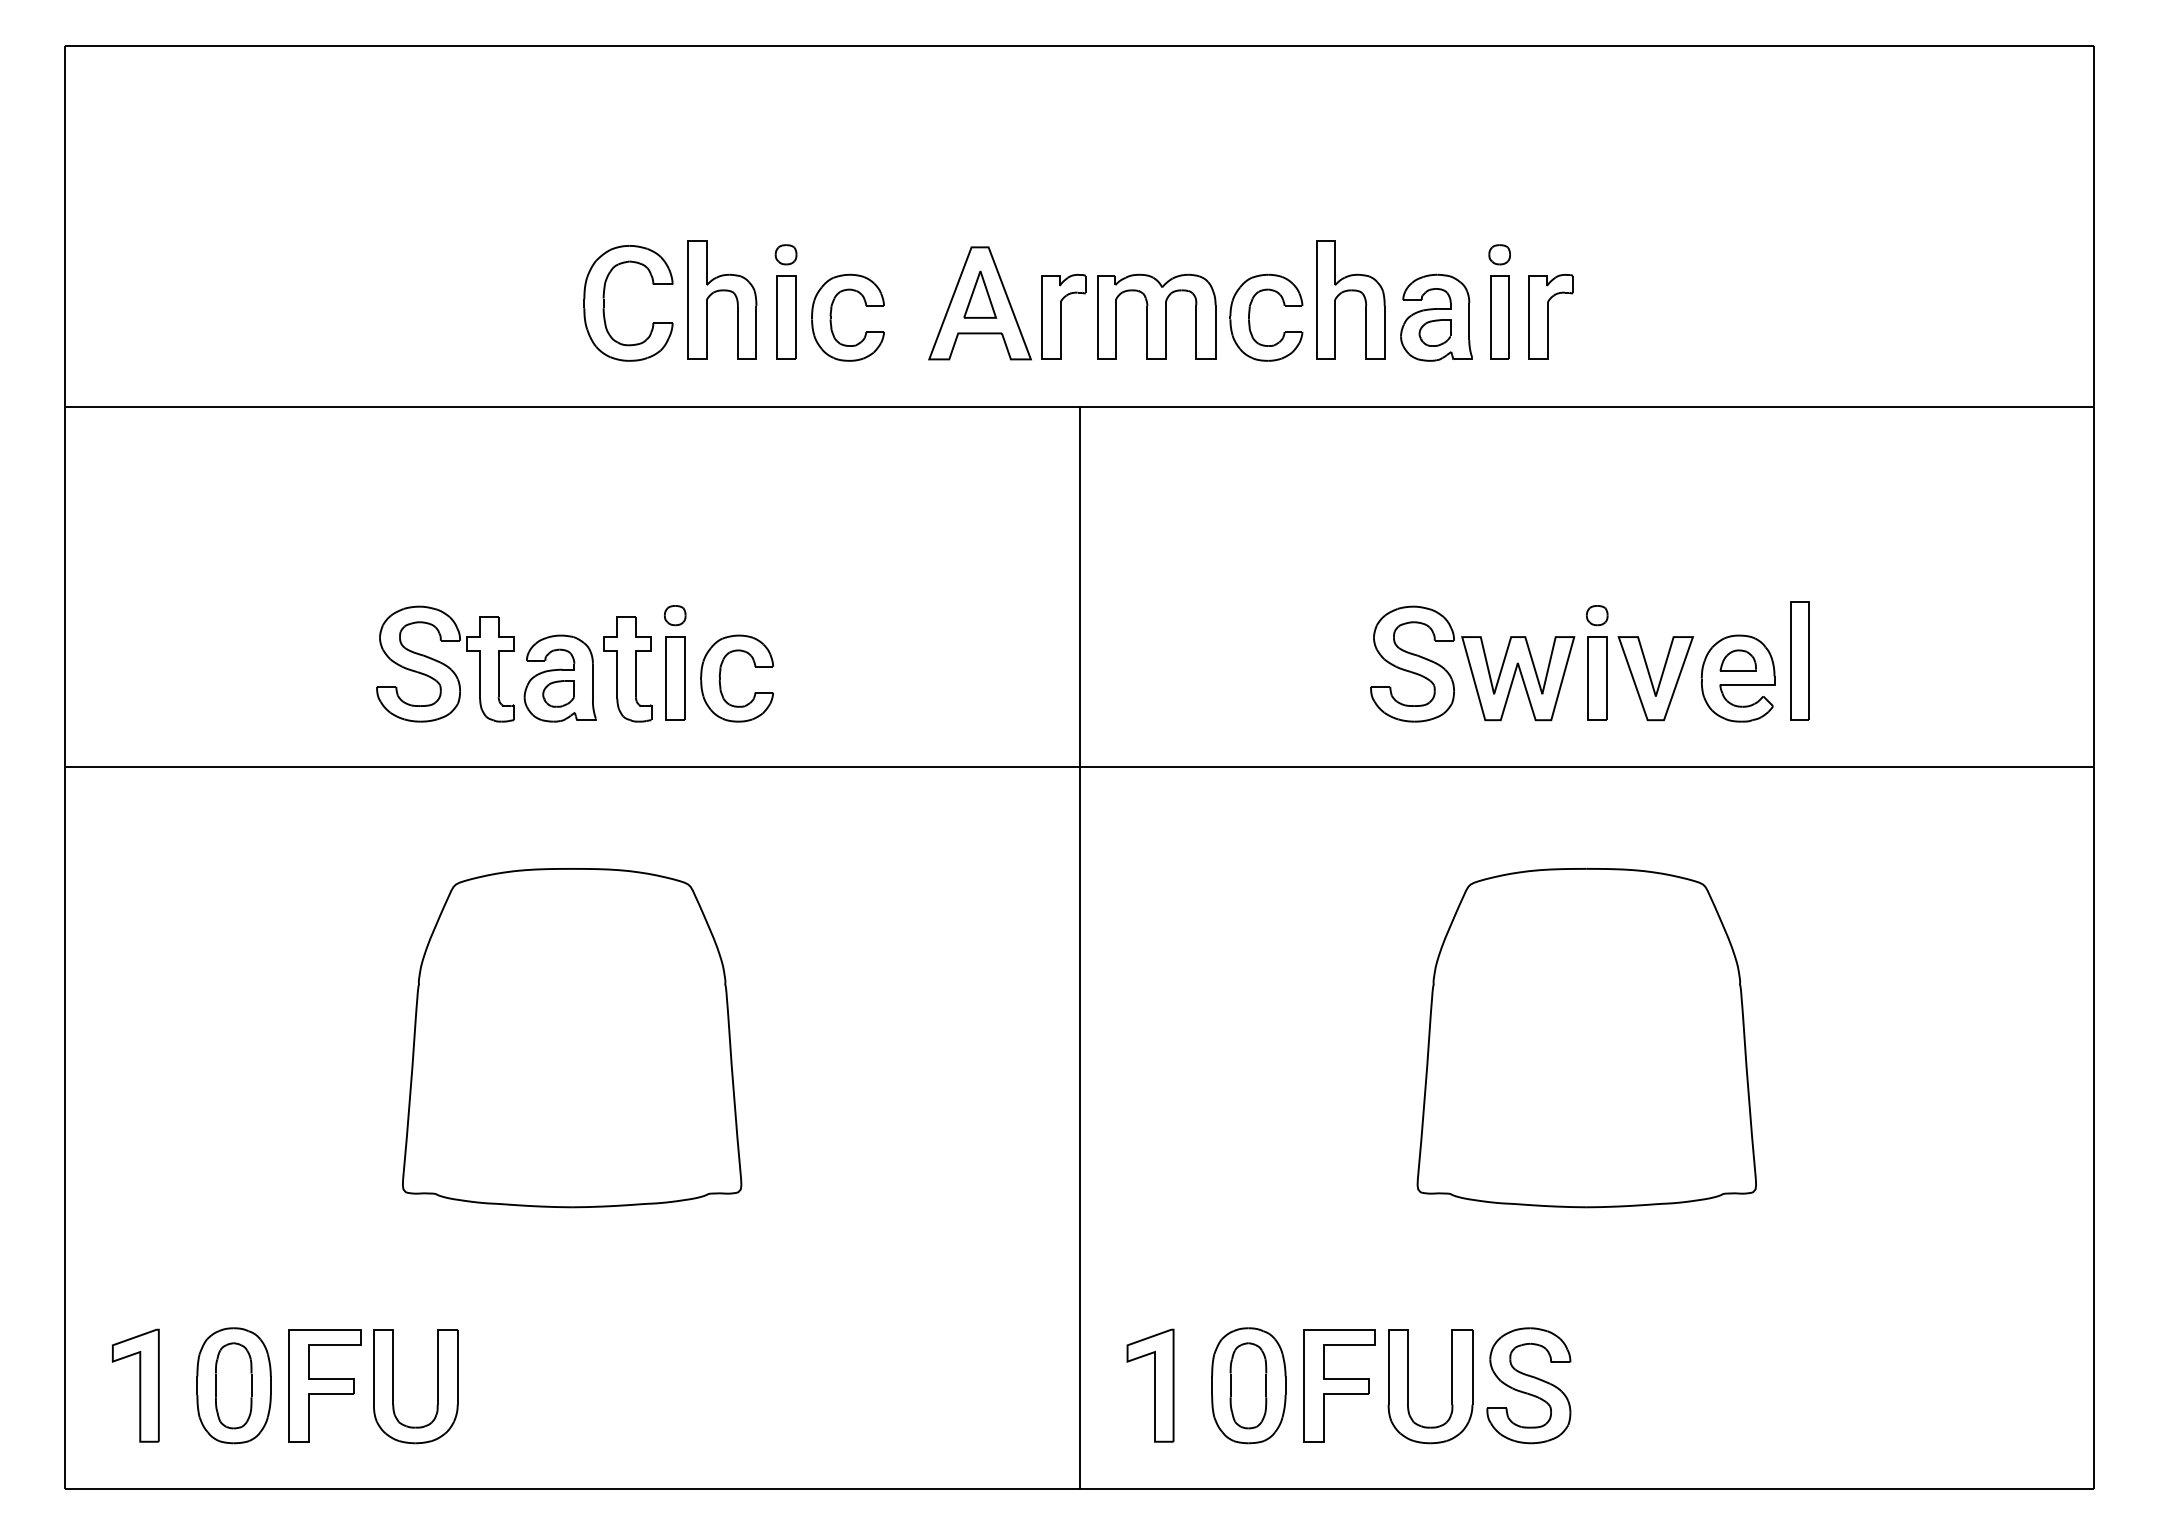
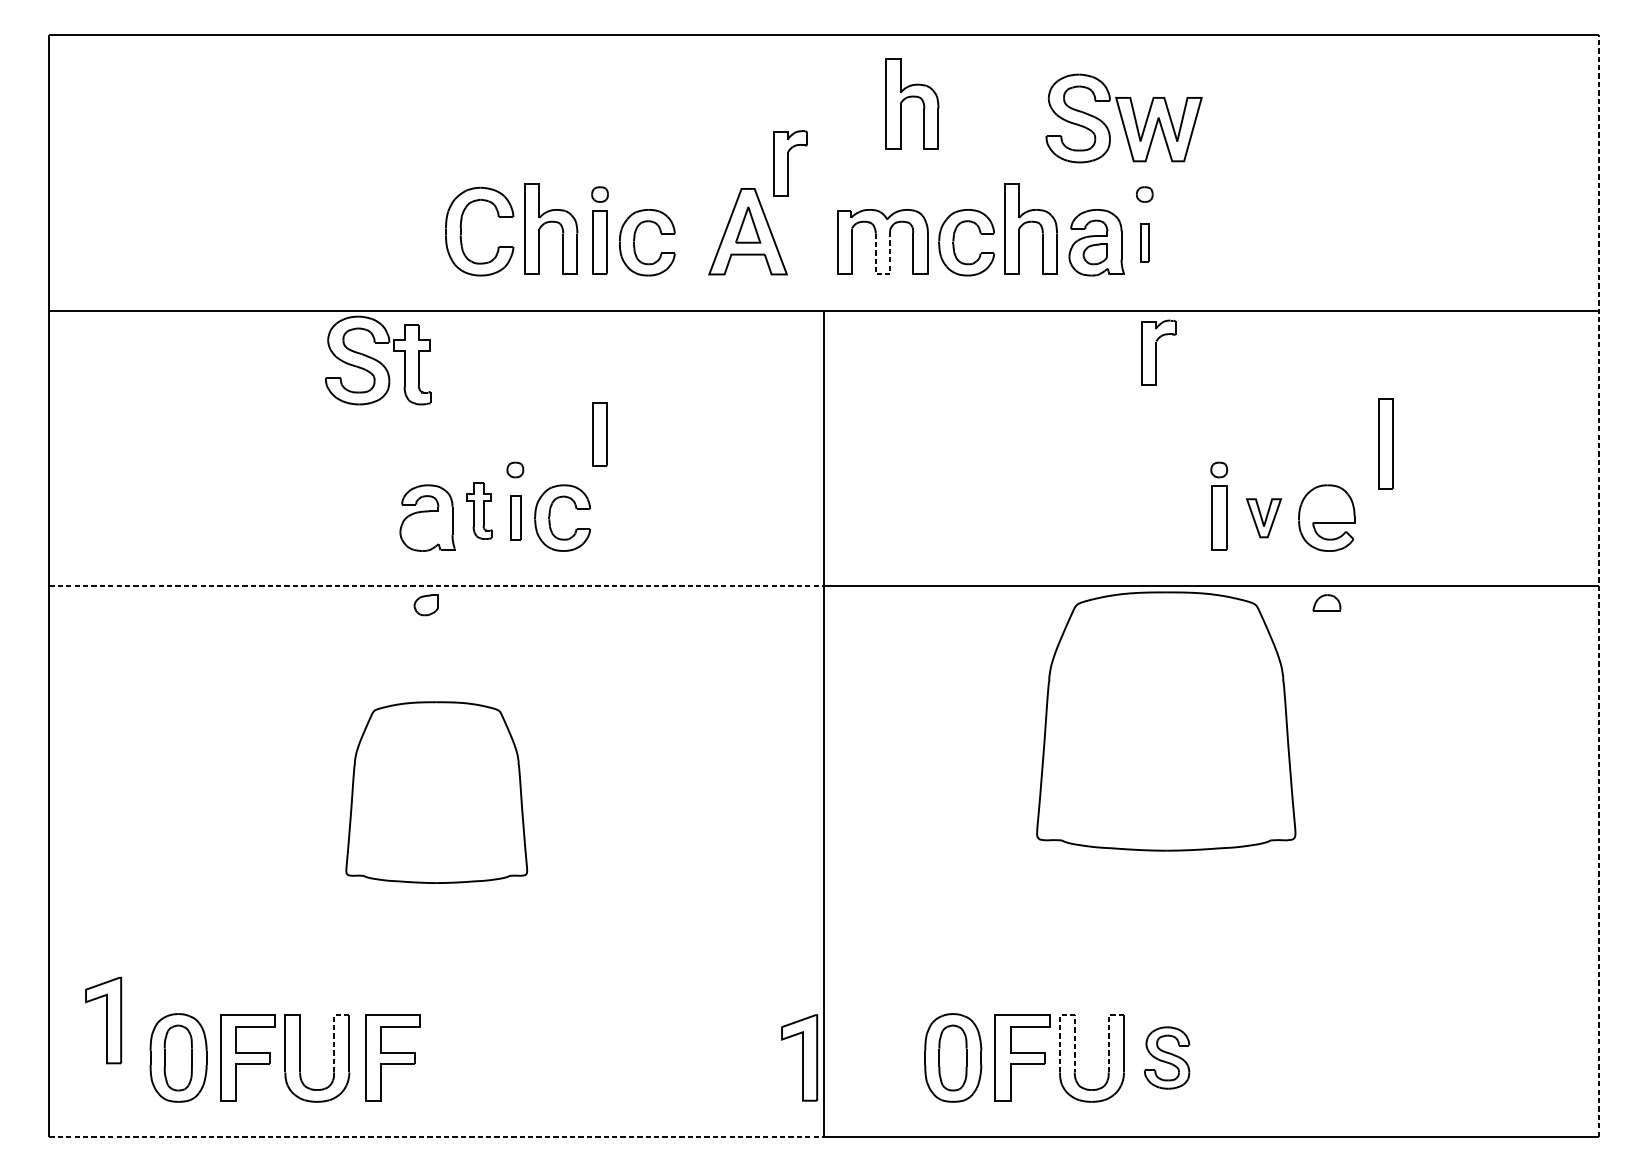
part: (1195, 127) -> (912, 97), added
part: (1063, 316) -> (790, 163), moved
part: (1550, 316) -> (1158, 352), moved
part: (1499, 317) -> (1144, 242), size x0.6
line: (1157, 359) -> (883, 274), solid -> dashed
part: (786, 568) -> (600, 434), added
part: (1737, 660) -> (1326, 602), moved
part: (1799, 660) -> (1385, 443), moved
part: (445, 663) -> (378, 360), moved
part: (1472, 663) -> (1124, 118), moved
part: (627, 669) -> (478, 511), size x0.7
part: (675, 678) -> (515, 518), size x0.7
part: (1655, 678) -> (1263, 518), size x0.6
part: (558, 693) -> (426, 605), moved
line: (572, 767) -> (436, 586), solid -> dashed
line: (2094, 767) -> (1598, 586), solid -> dashed
part: (572, 1038) -> (436, 792), size x0.7
part: (1586, 1038) -> (1166, 721), moved
line: (1398, 1329) -> (1067, 1015), solid -> dashed
line: (437, 1355) -> (333, 1034), solid -> dashed
line: (1452, 1355) -> (1108, 1034), solid -> dashed
part: (135, 1385) -> (103, 1020), moved
part: (514, 1385) -> (392, 1057), added
part: (1150, 1385) -> (799, 1057), moved
part: (1528, 1385) -> (1166, 1057), size x0.7
line: (572, 1489) -> (436, 1137), solid -> dashed

